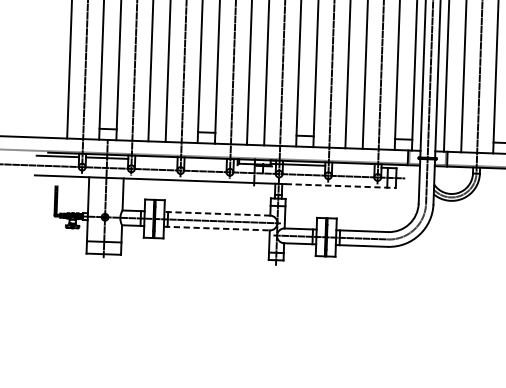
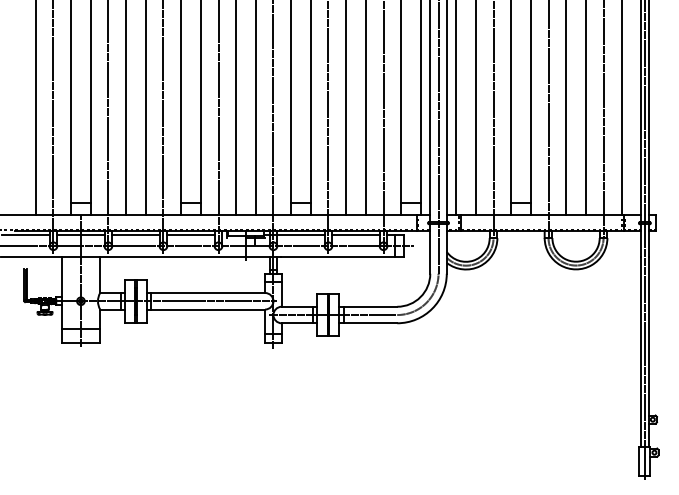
line: (155, 160) -> (135, 235), added
line: (205, 161) -> (190, 235), added
line: (352, 166) -> (355, 235), added
line: (340, 186) -> (342, 257), dashed -> solid
line: (216, 214) -> (205, 293), dashed -> solid
line: (217, 228) -> (206, 309), dashed -> solid

